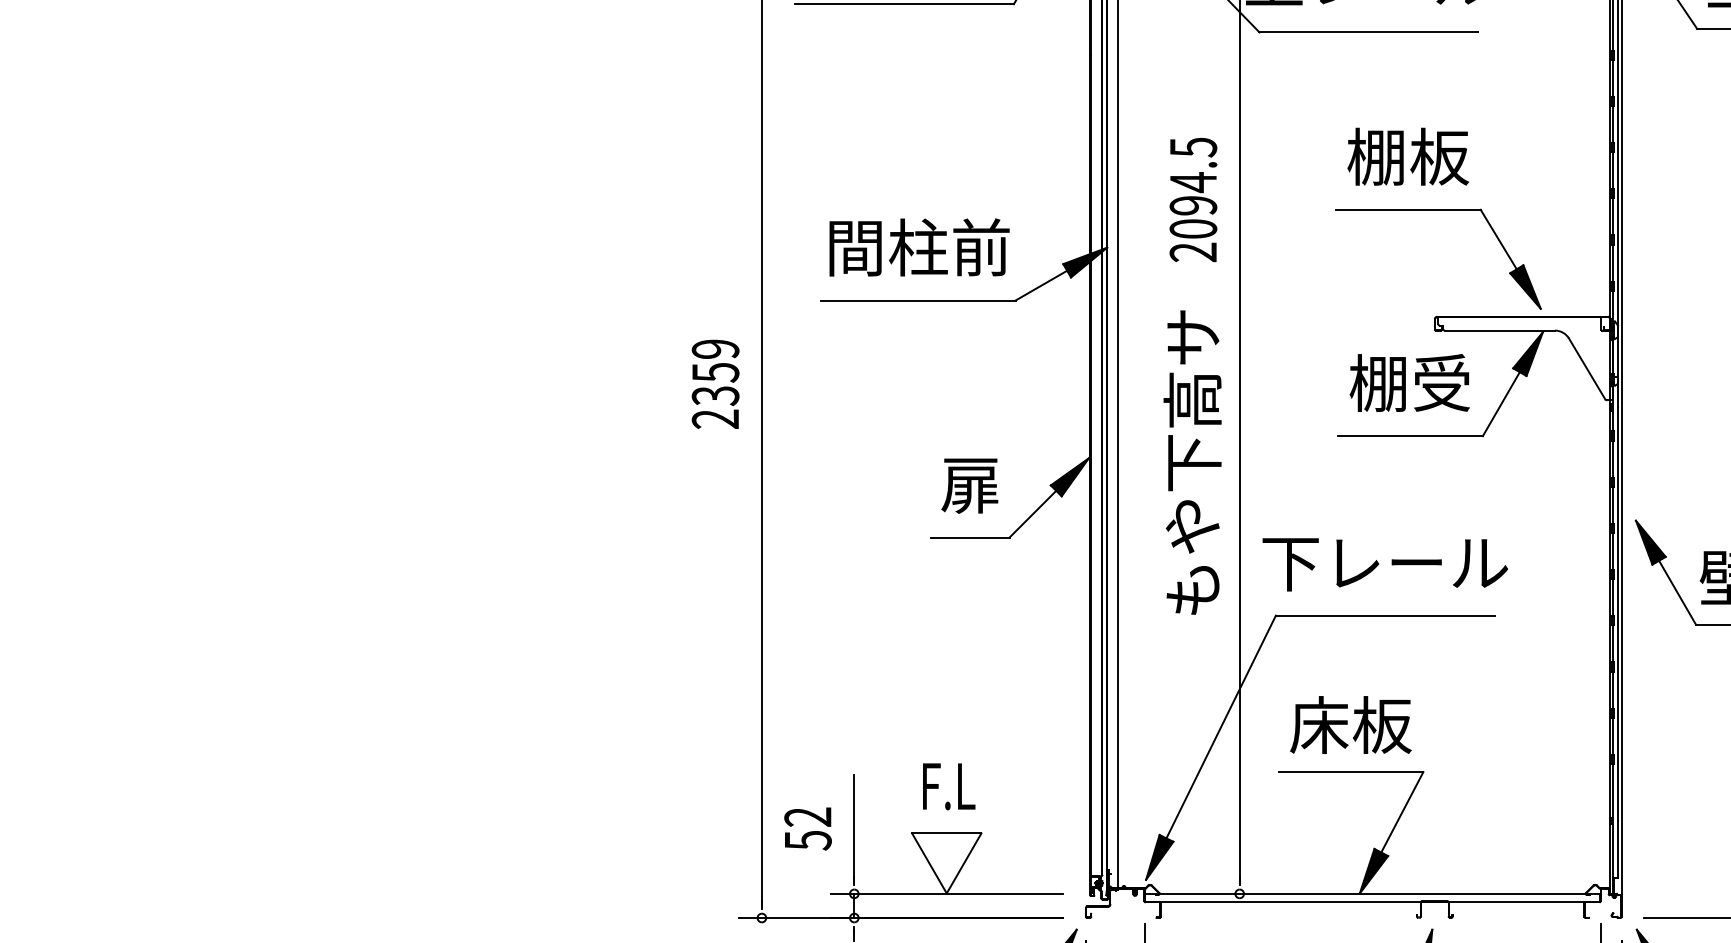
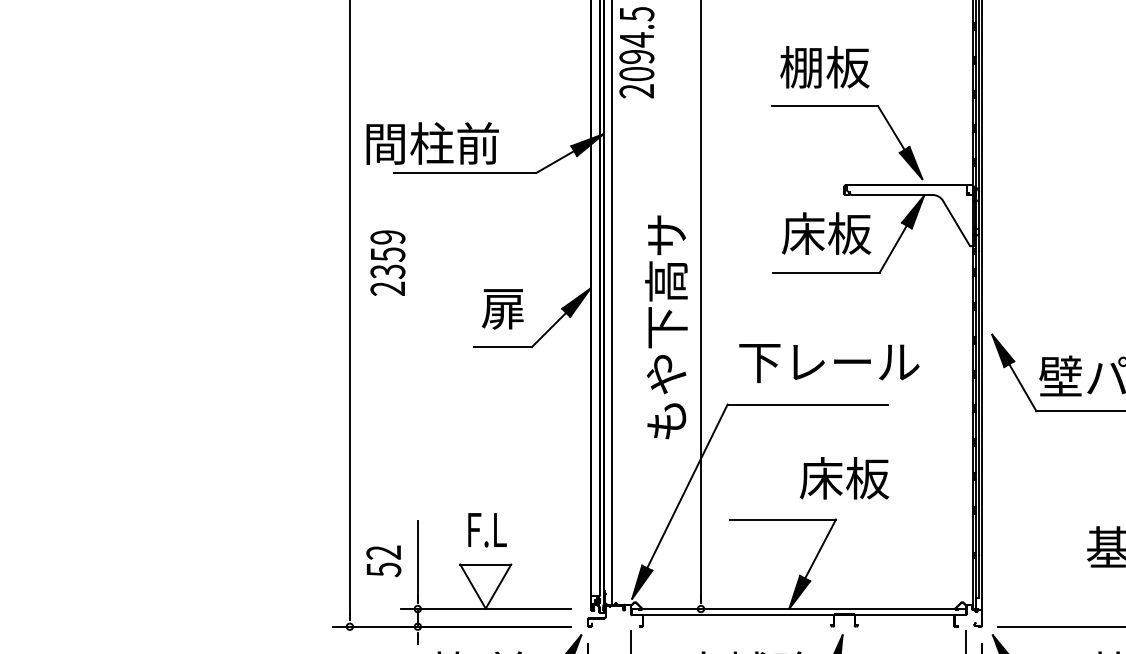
text: (1193, 200) -> (636, 53), moved
text: (919, 247) -> (432, 143), moved
text: (715, 383) -> (387, 262), moved
text: (1410, 383) -> (826, 233), 棚受 -> 床板
text: (1192, 462) -> (666, 327), moved
text: (1385, 564) -> (829, 363), moved
text: (1350, 724) -> (844, 477), moved

